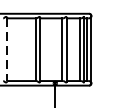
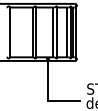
line: (6, 49) -> (9, 32), dashed -> solid

